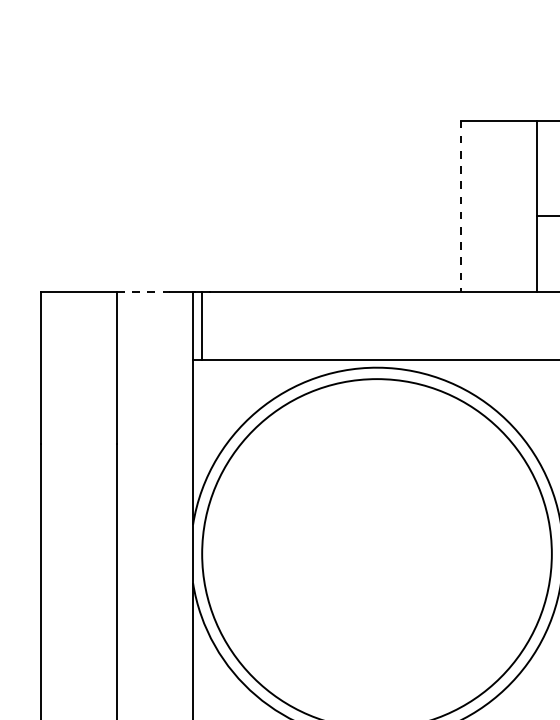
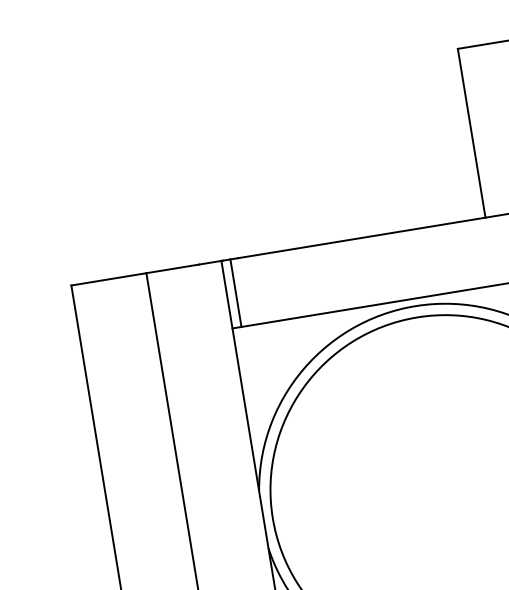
line: (460, 206) -> (471, 133), dashed -> solid
line: (143, 291) -> (172, 268), dashed -> solid

